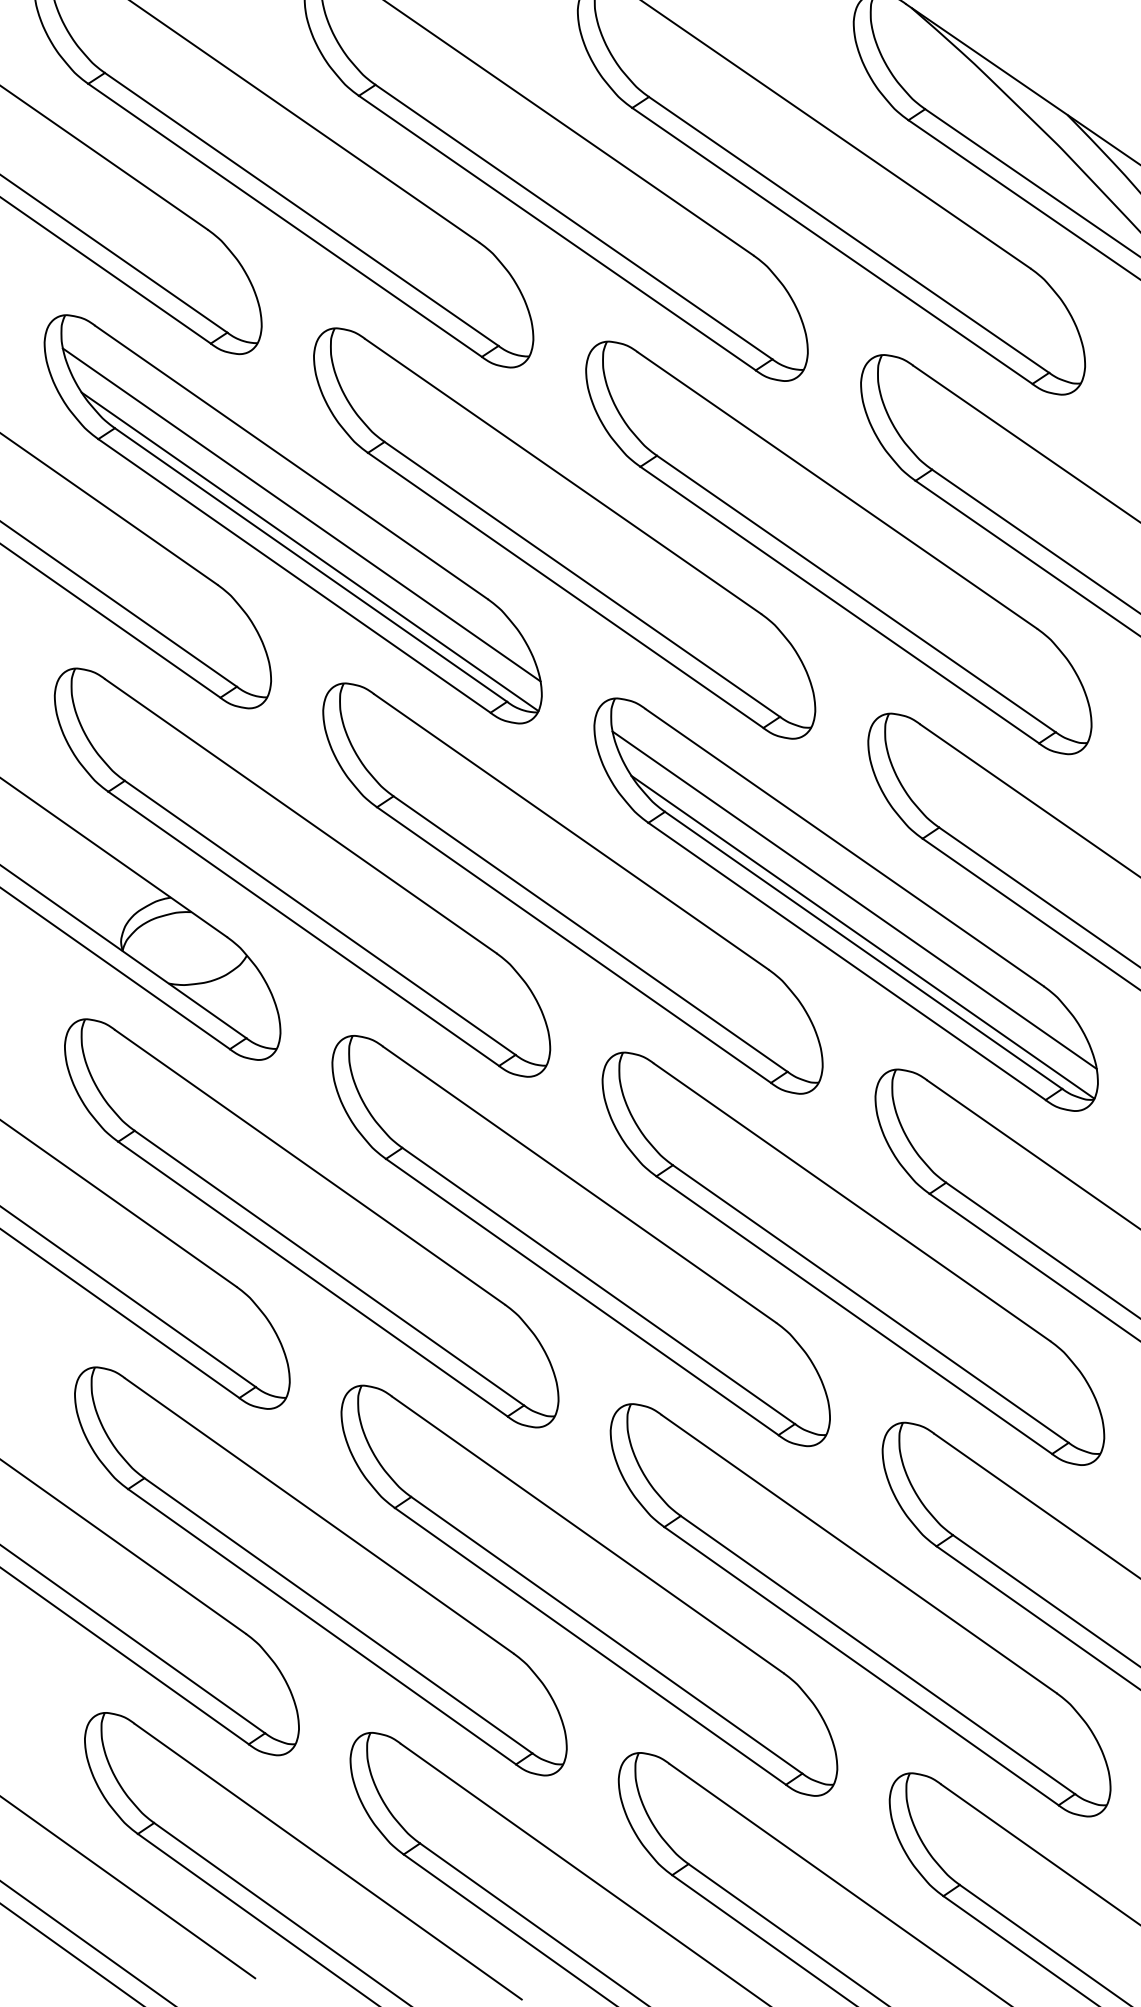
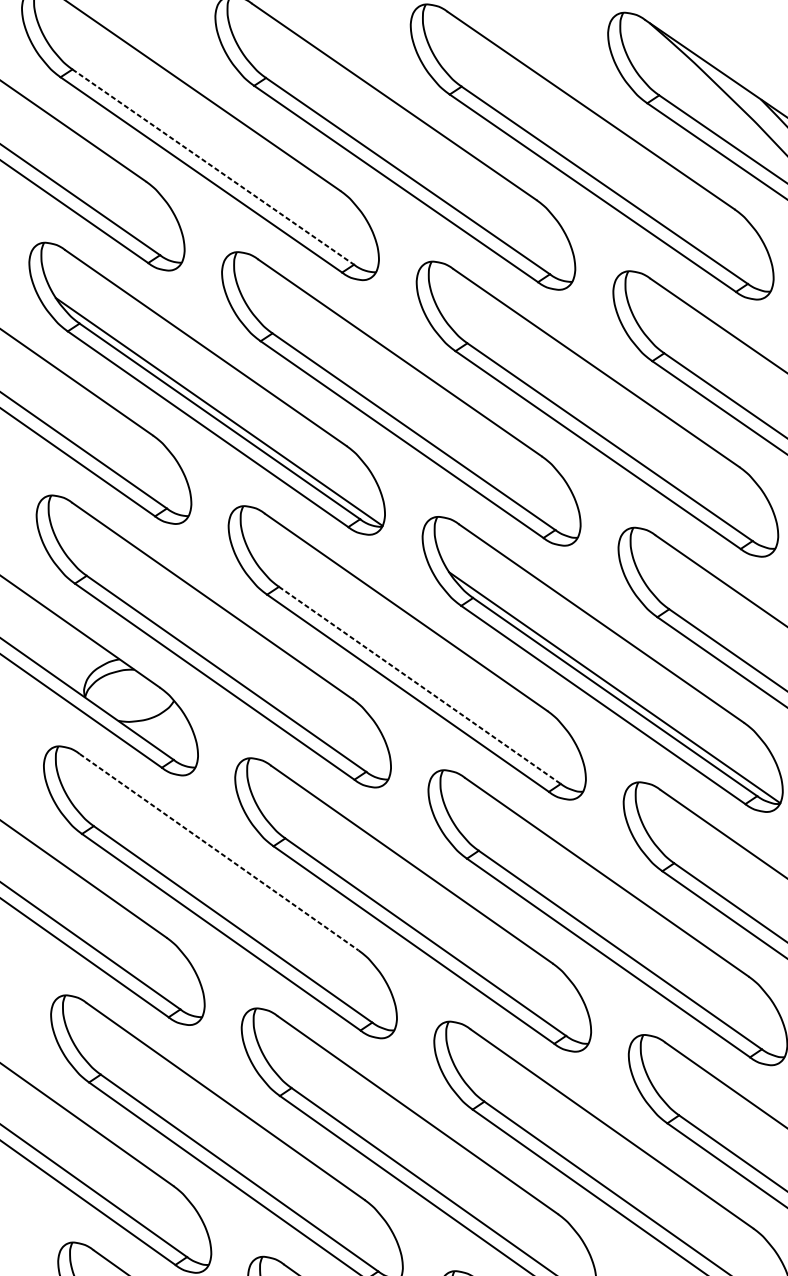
line: (301, 209) -> (213, 167), solid -> dashed
line: (301, 514) -> (213, 385), removed
line: (854, 899) -> (608, 660), removed
line: (591, 934) -> (420, 685), solid -> dashed
line: (310, 1167) -> (219, 852), solid -> dashed

